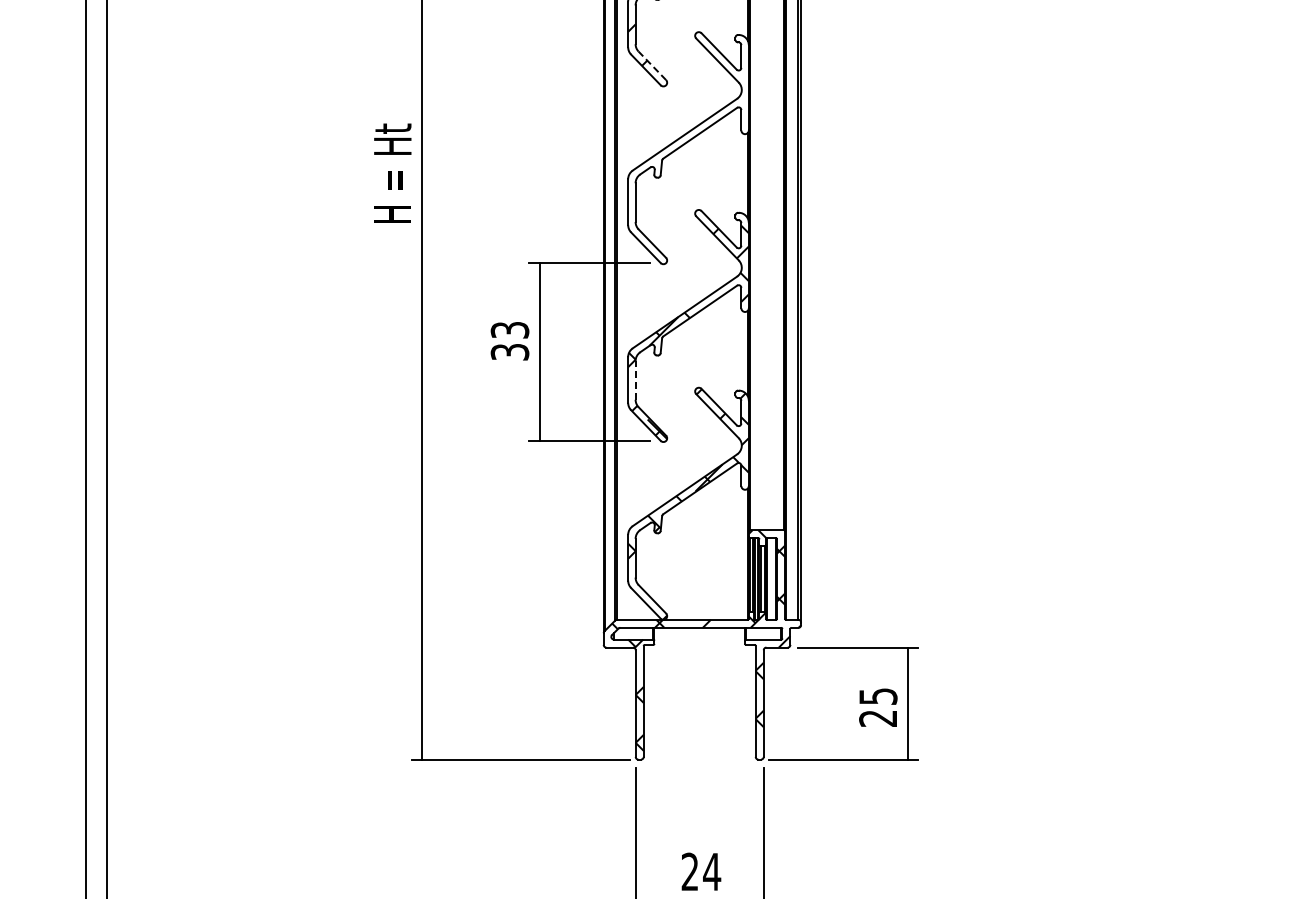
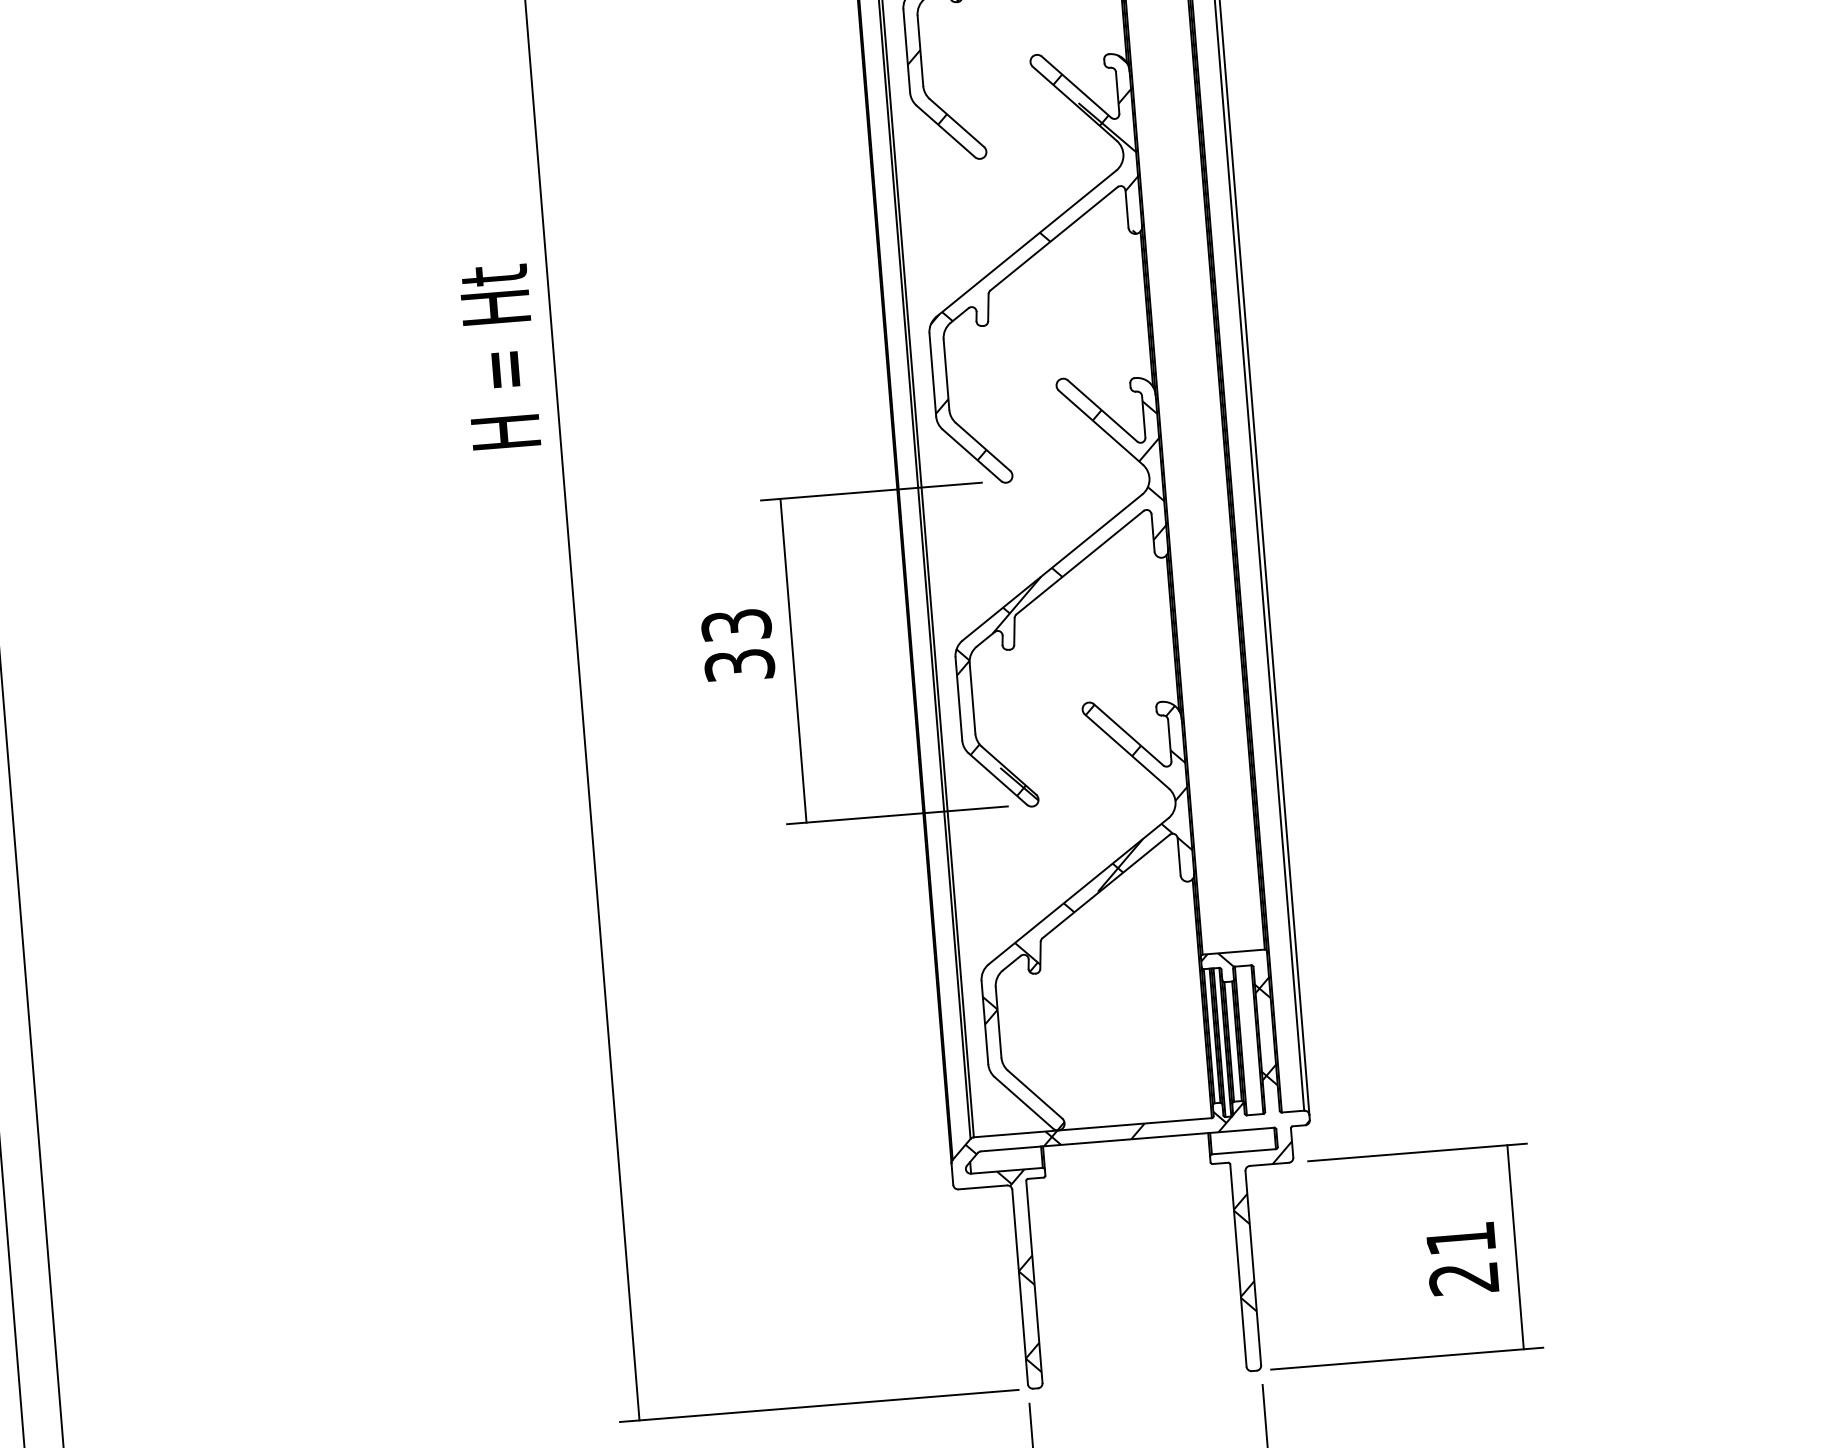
line: (652, 65) -> (957, 122), dashed -> solid
hatch: (688, 143) -> (1034, 259), added
line: (635, 379) -> (972, 696), dashed -> solid
text: (878, 696) -> (1461, 1238), 25 -> 21

